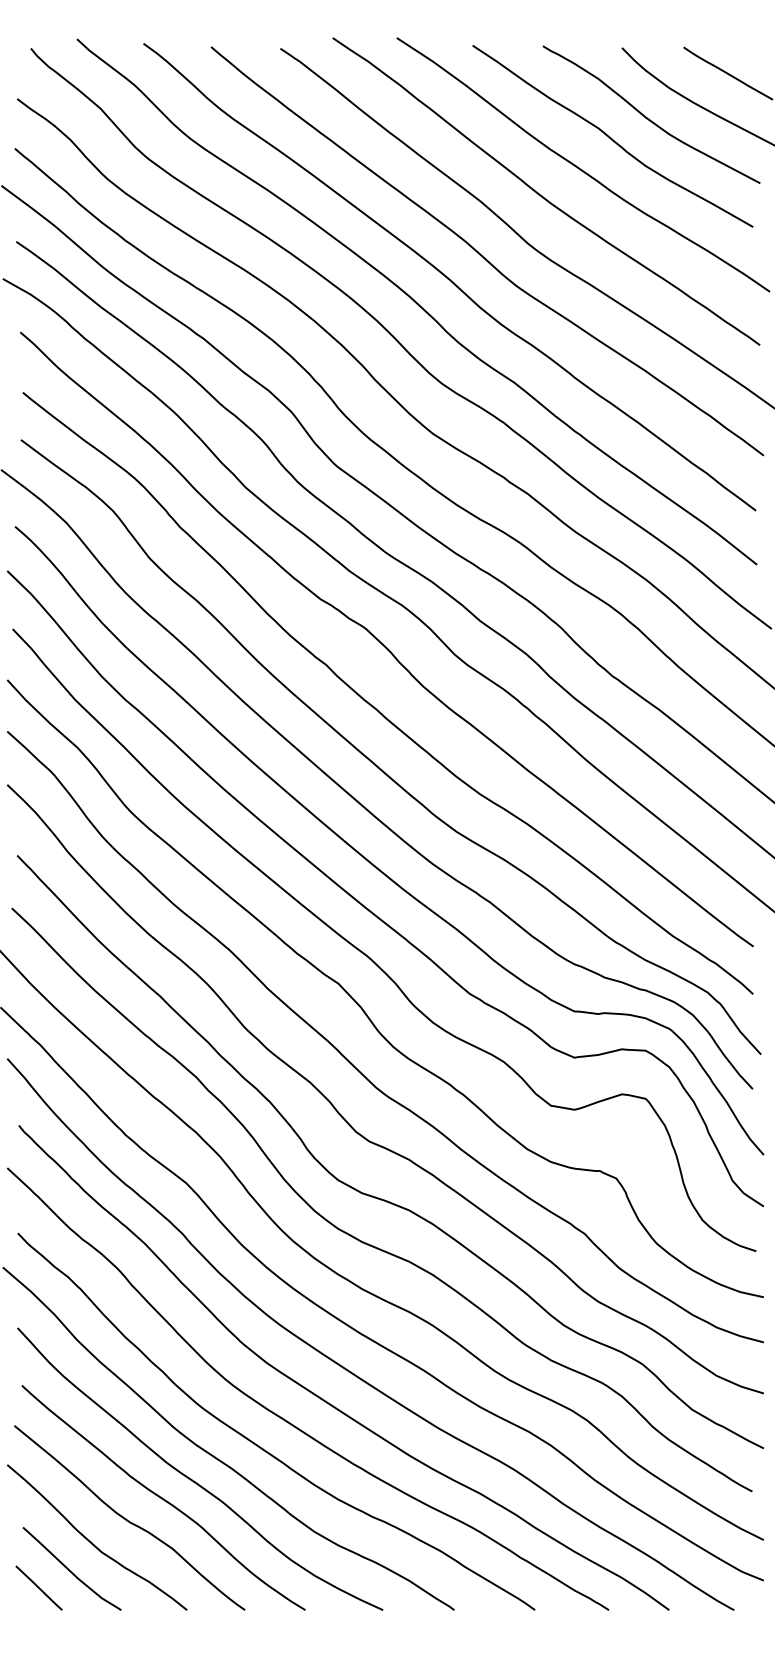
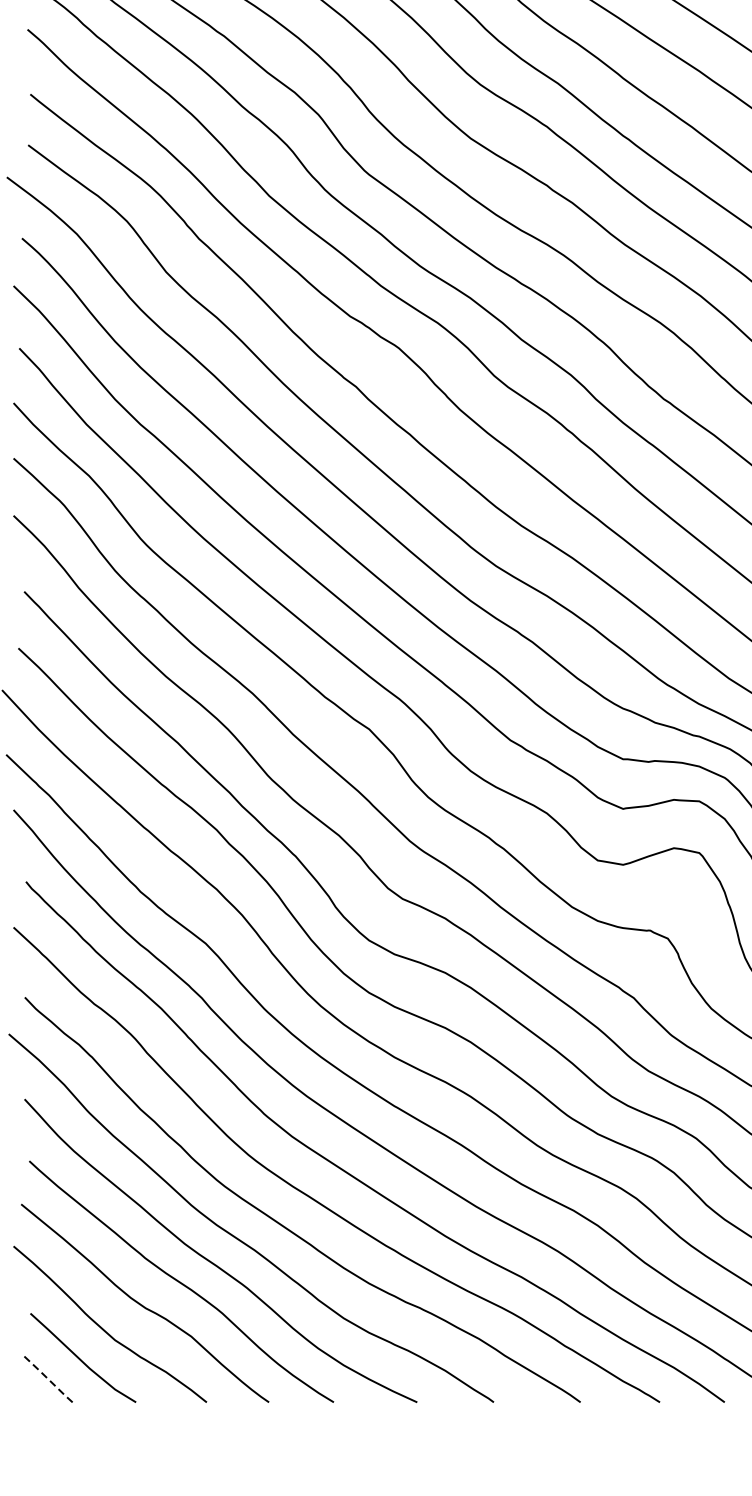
line: (38, 1587) -> (47, 1378), solid -> dashed

